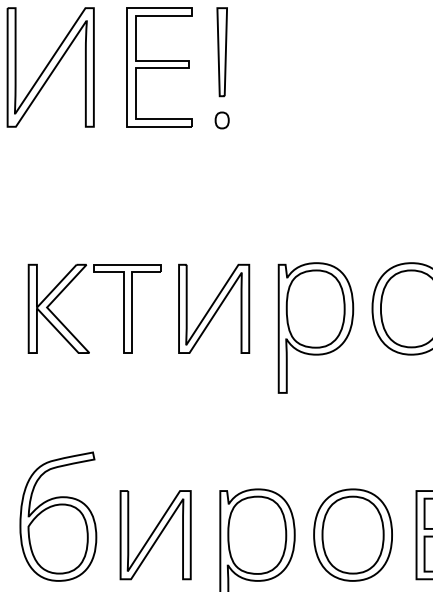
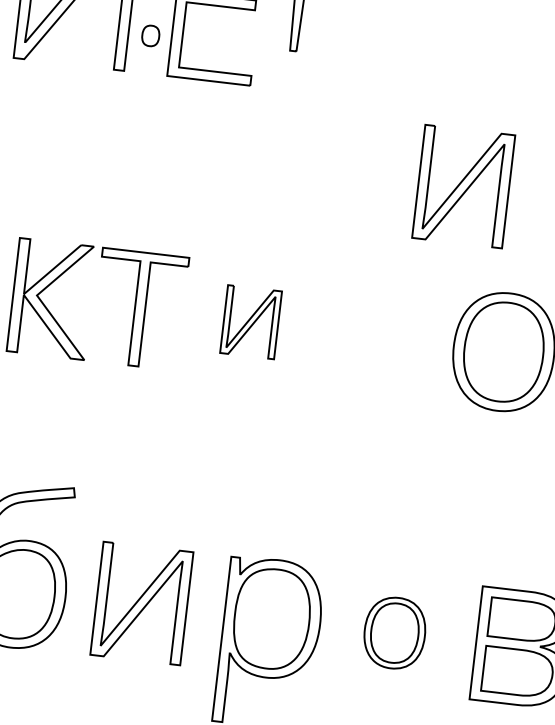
part: (221, 120) -> (149, 35), moved
part: (365, 185) -> (463, 187), added
part: (214, 308) -> (251, 321), size x0.6
part: (315, 327) -> (377, 361), removed
part: (352, 534) -> (394, 632), size x0.6

